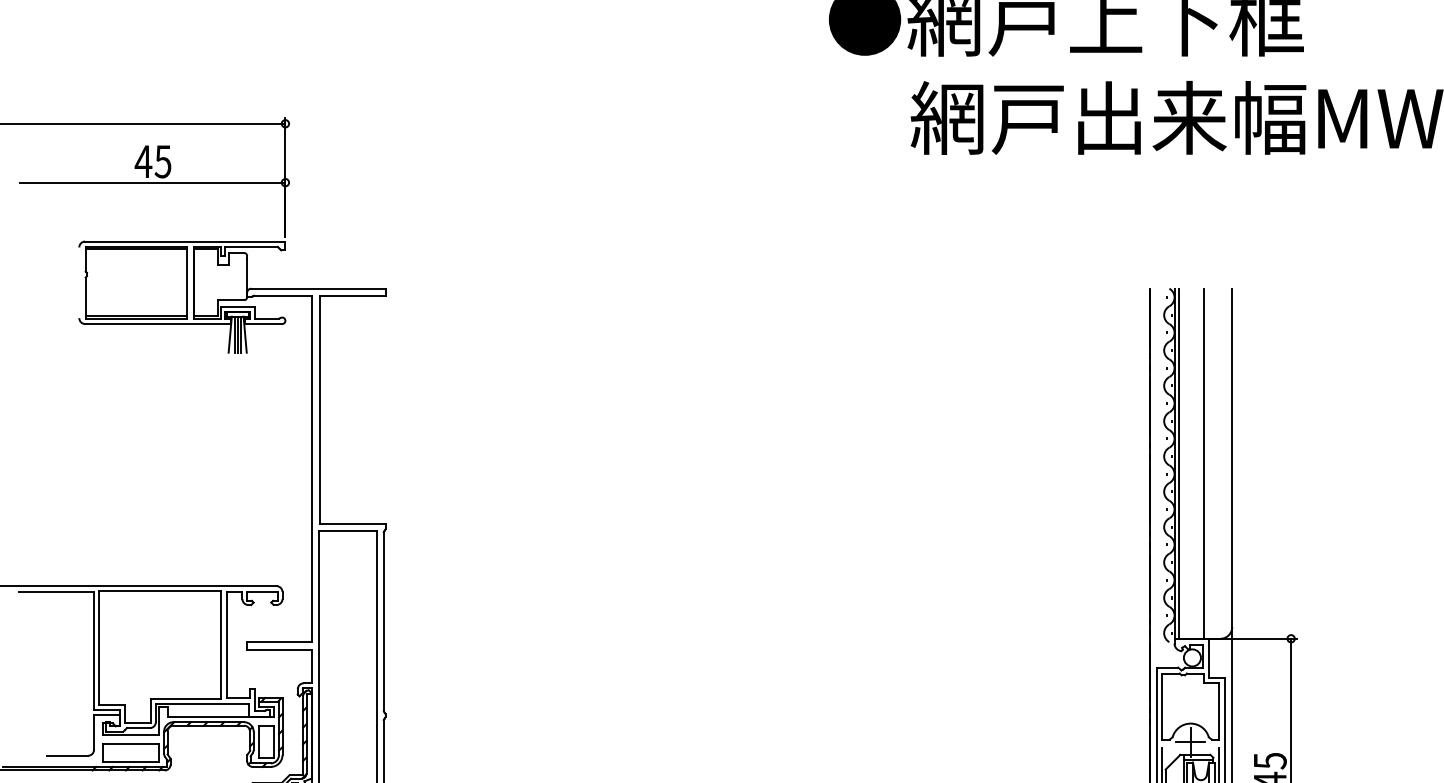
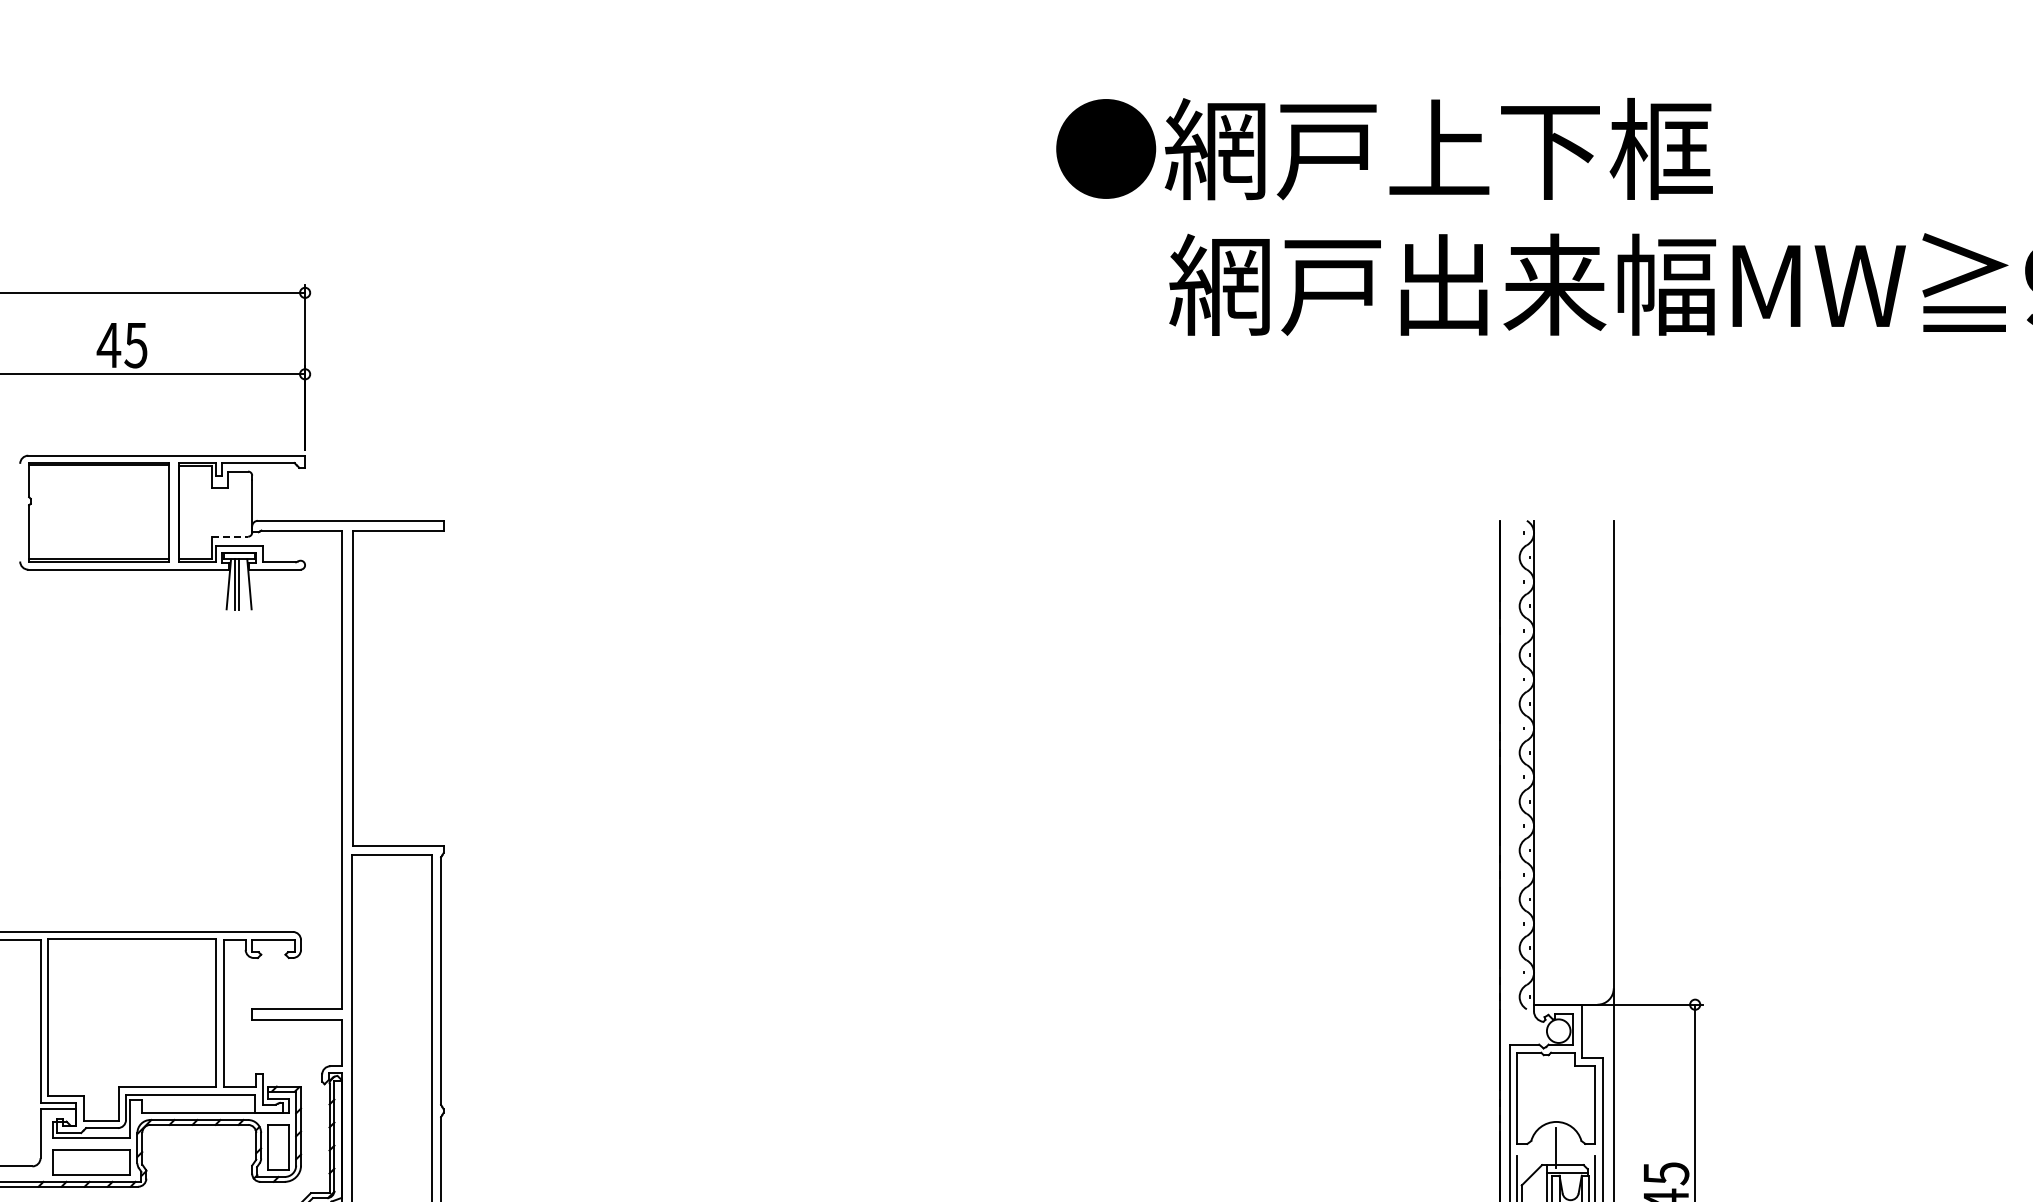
line: (231, 300) -> (230, 536), solid -> dashed
line: (240, 334) -> (243, 584), removed
line: (1179, 463) -> (1540, 762), removed
line: (1203, 463) -> (1574, 762), removed
line: (1190, 742) -> (1556, 1148), removed

